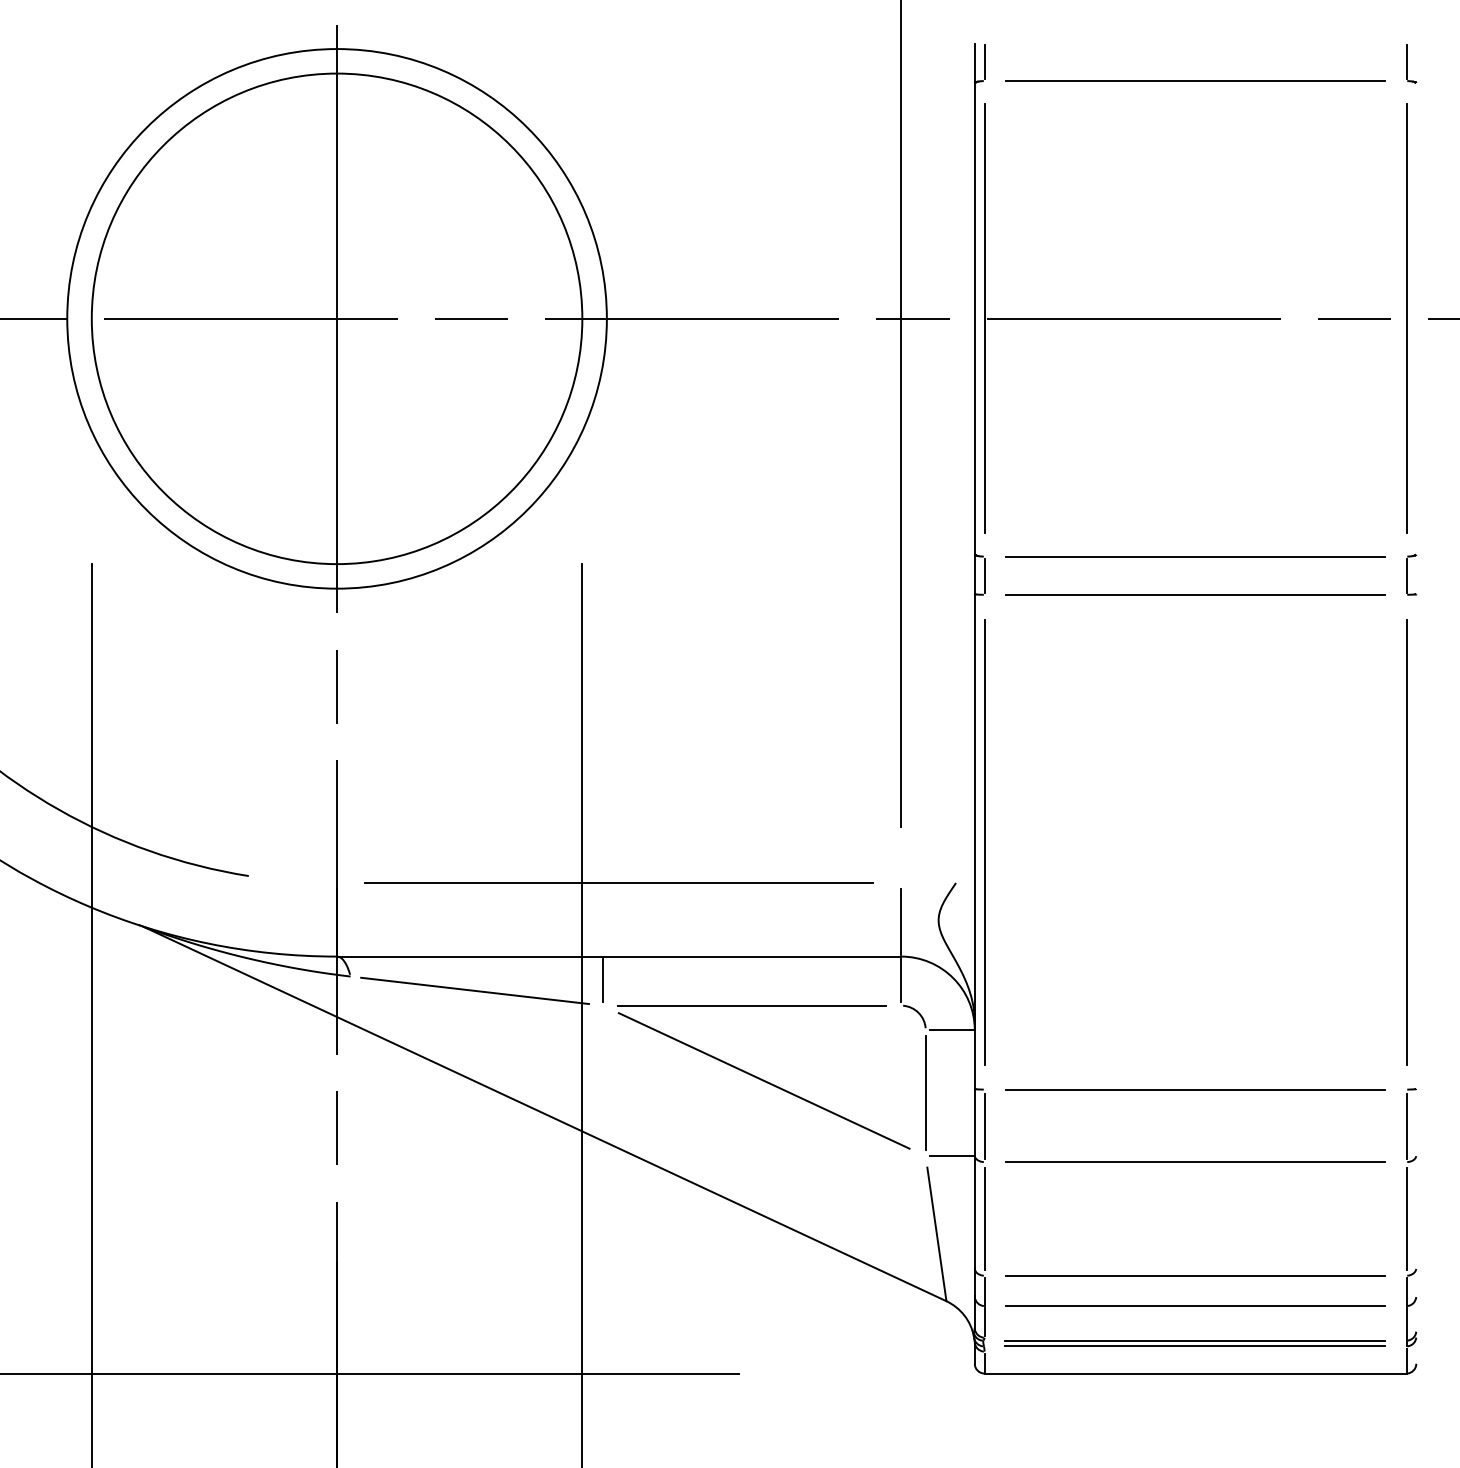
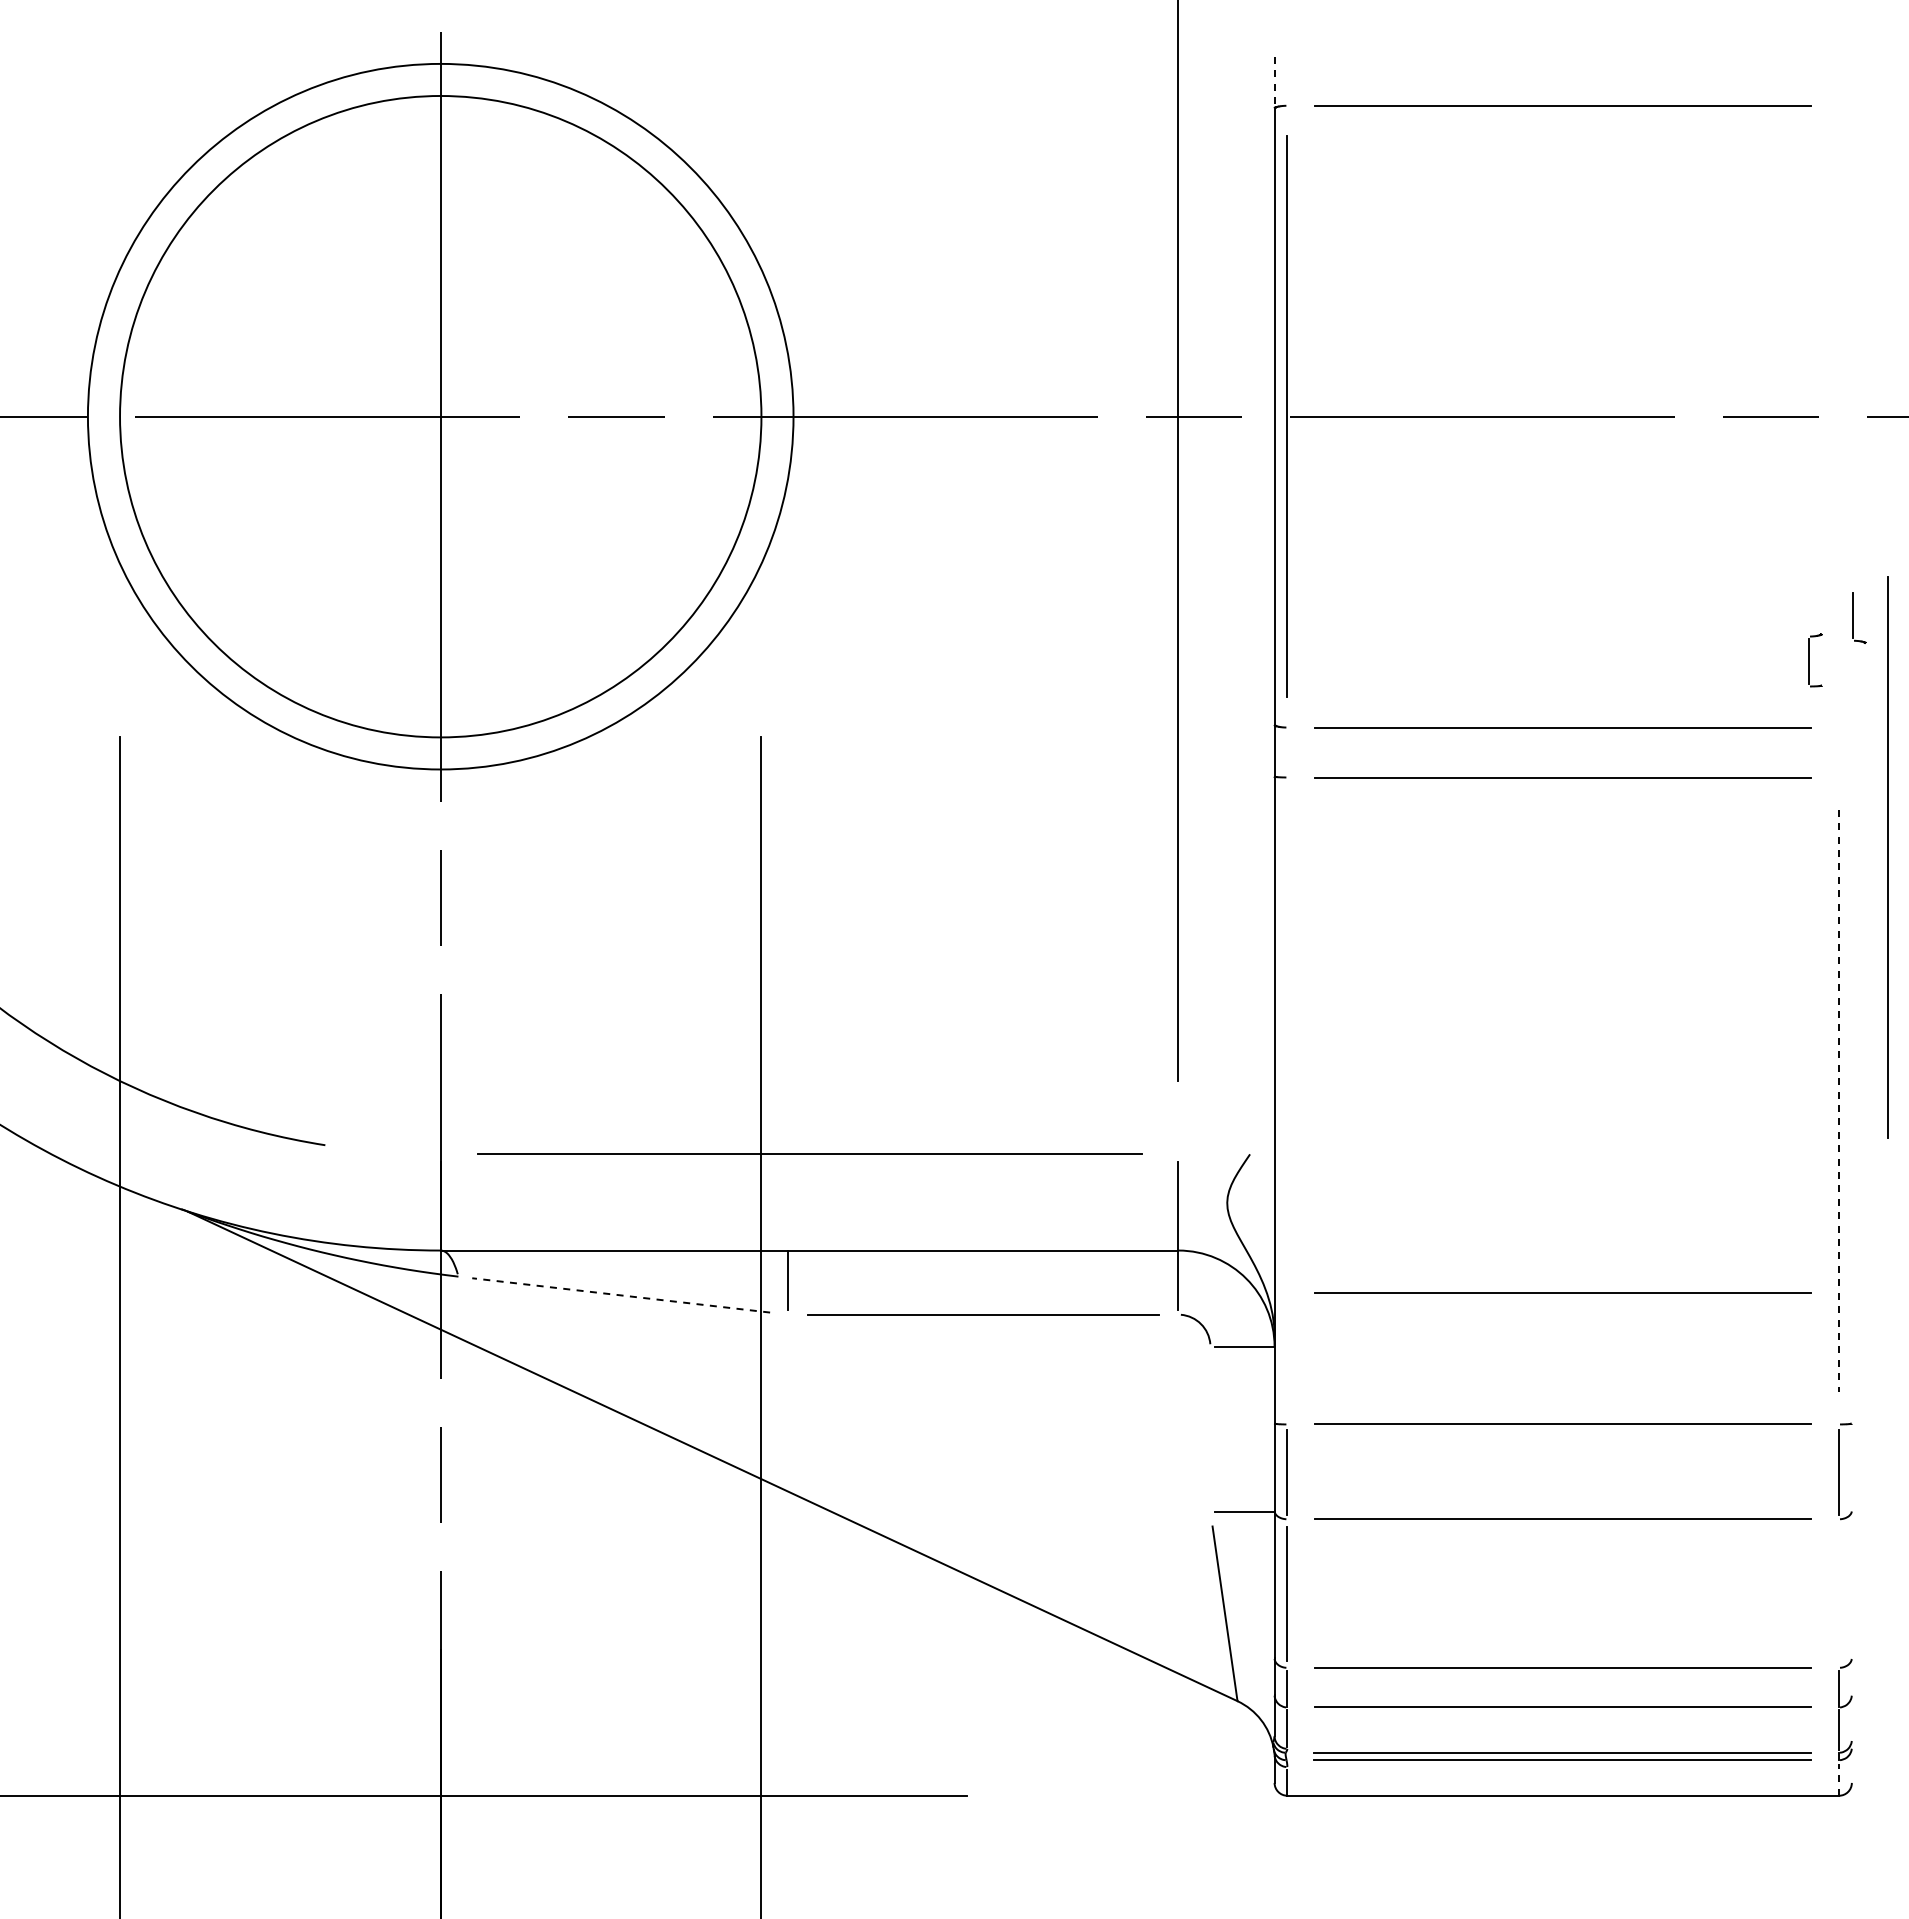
line: (984, 61) -> (1287, 80), removed
line: (974, 63) -> (1274, 82), solid -> dashed
part: (1411, 63) -> (1859, 617), moved
line: (1406, 318) -> (1887, 857), moved
part: (1411, 574) -> (1815, 660), moved
line: (984, 575) -> (1287, 752), removed
line: (984, 841) -> (1287, 1100), removed
line: (1406, 842) -> (1839, 1101), solid -> dashed
line: (1194, 988) -> (1562, 1292), added
line: (475, 990) -> (621, 1295), solid -> dashed
line: (764, 1080) -> (999, 1412), removed
line: (925, 1092) -> (1210, 1428), removed
line: (1406, 1218) -> (1839, 1593), removed
line: (1406, 1361) -> (1839, 1779), solid -> dashed

